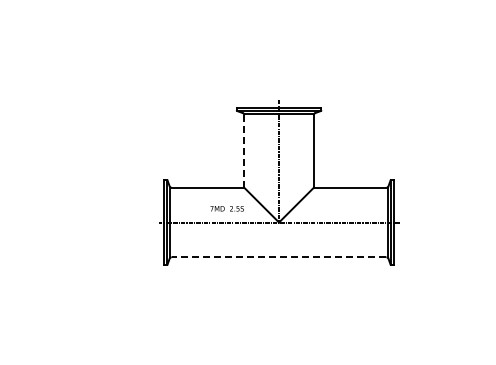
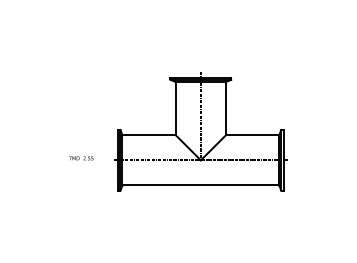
line: (244, 152) -> (175, 109), dashed -> solid
text: (226, 208) -> (80, 158), moved
line: (278, 257) -> (200, 185), dashed -> solid

